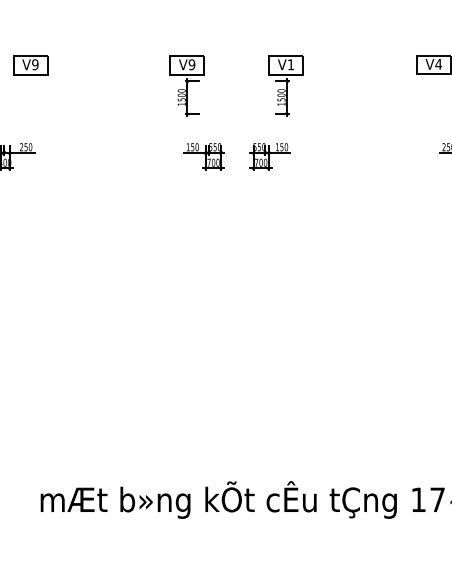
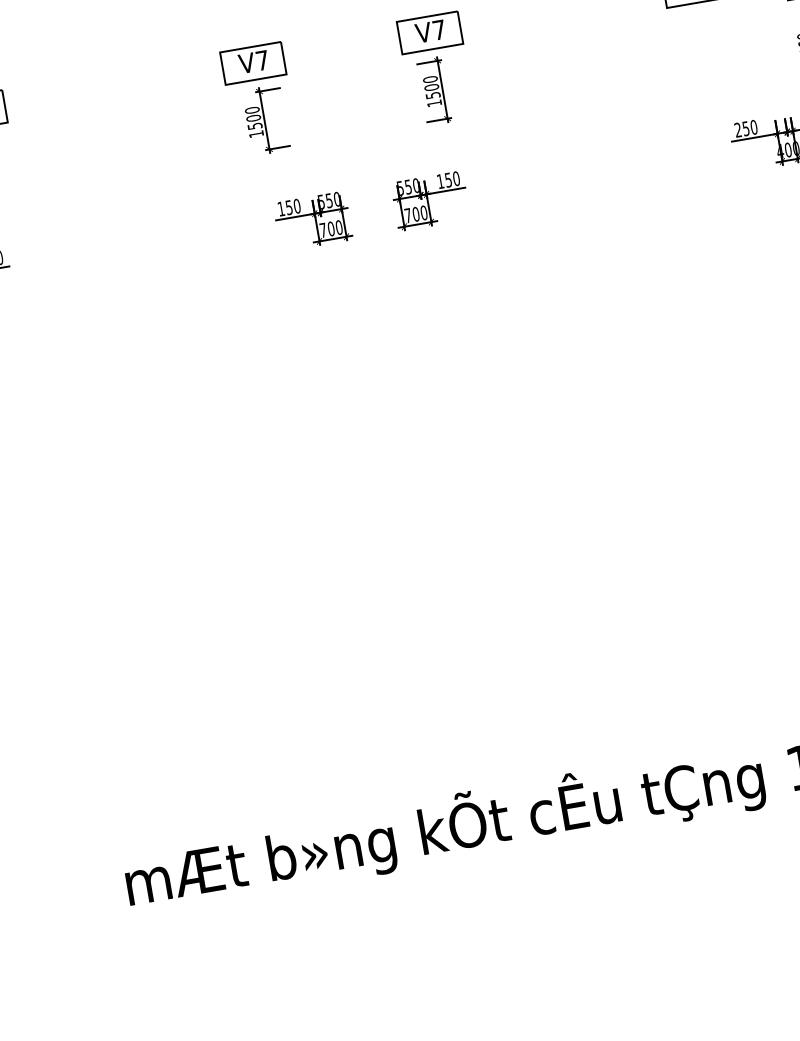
text: (191, 64) -> (261, 60), V9 -> V7
text: (290, 64) -> (438, 29), V1 -> V7

